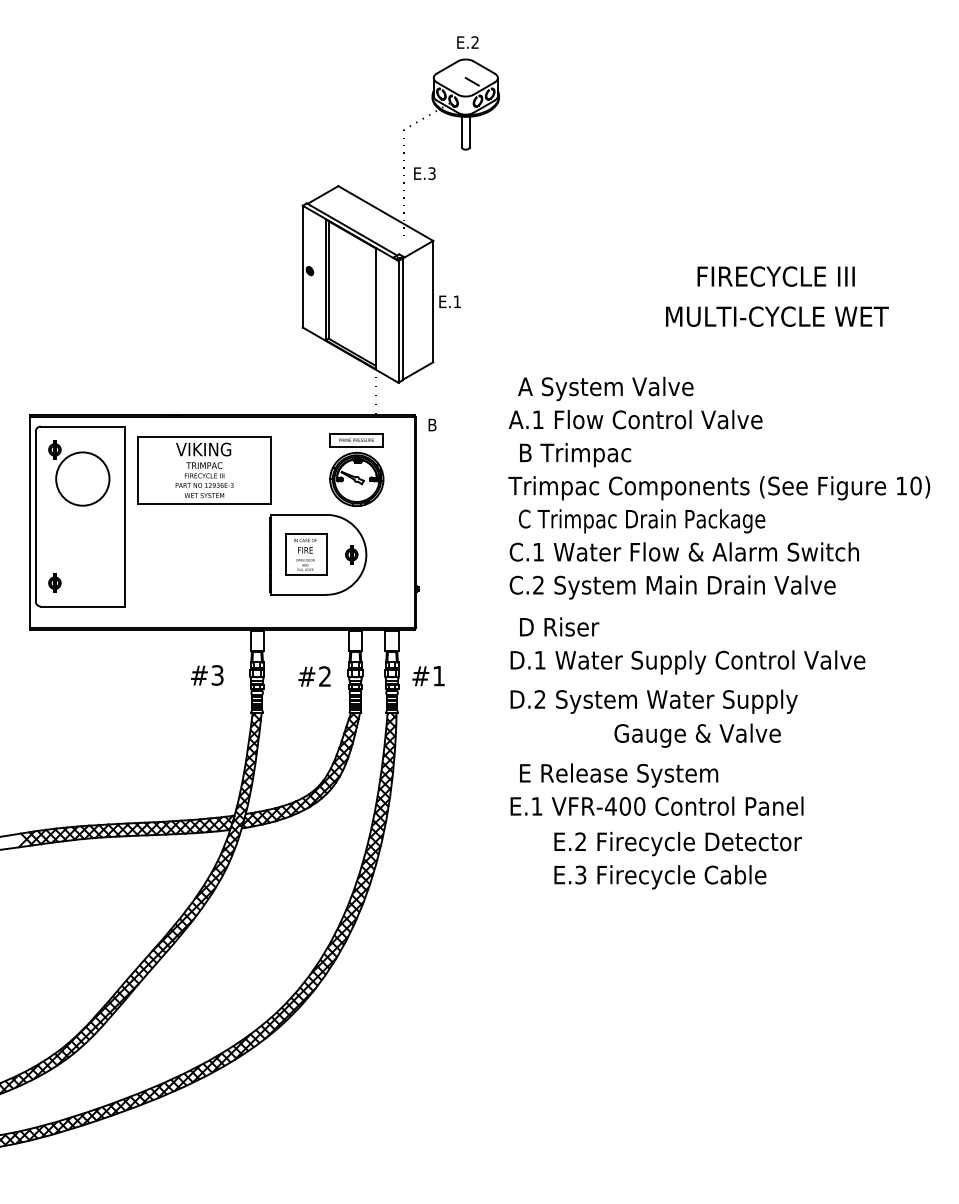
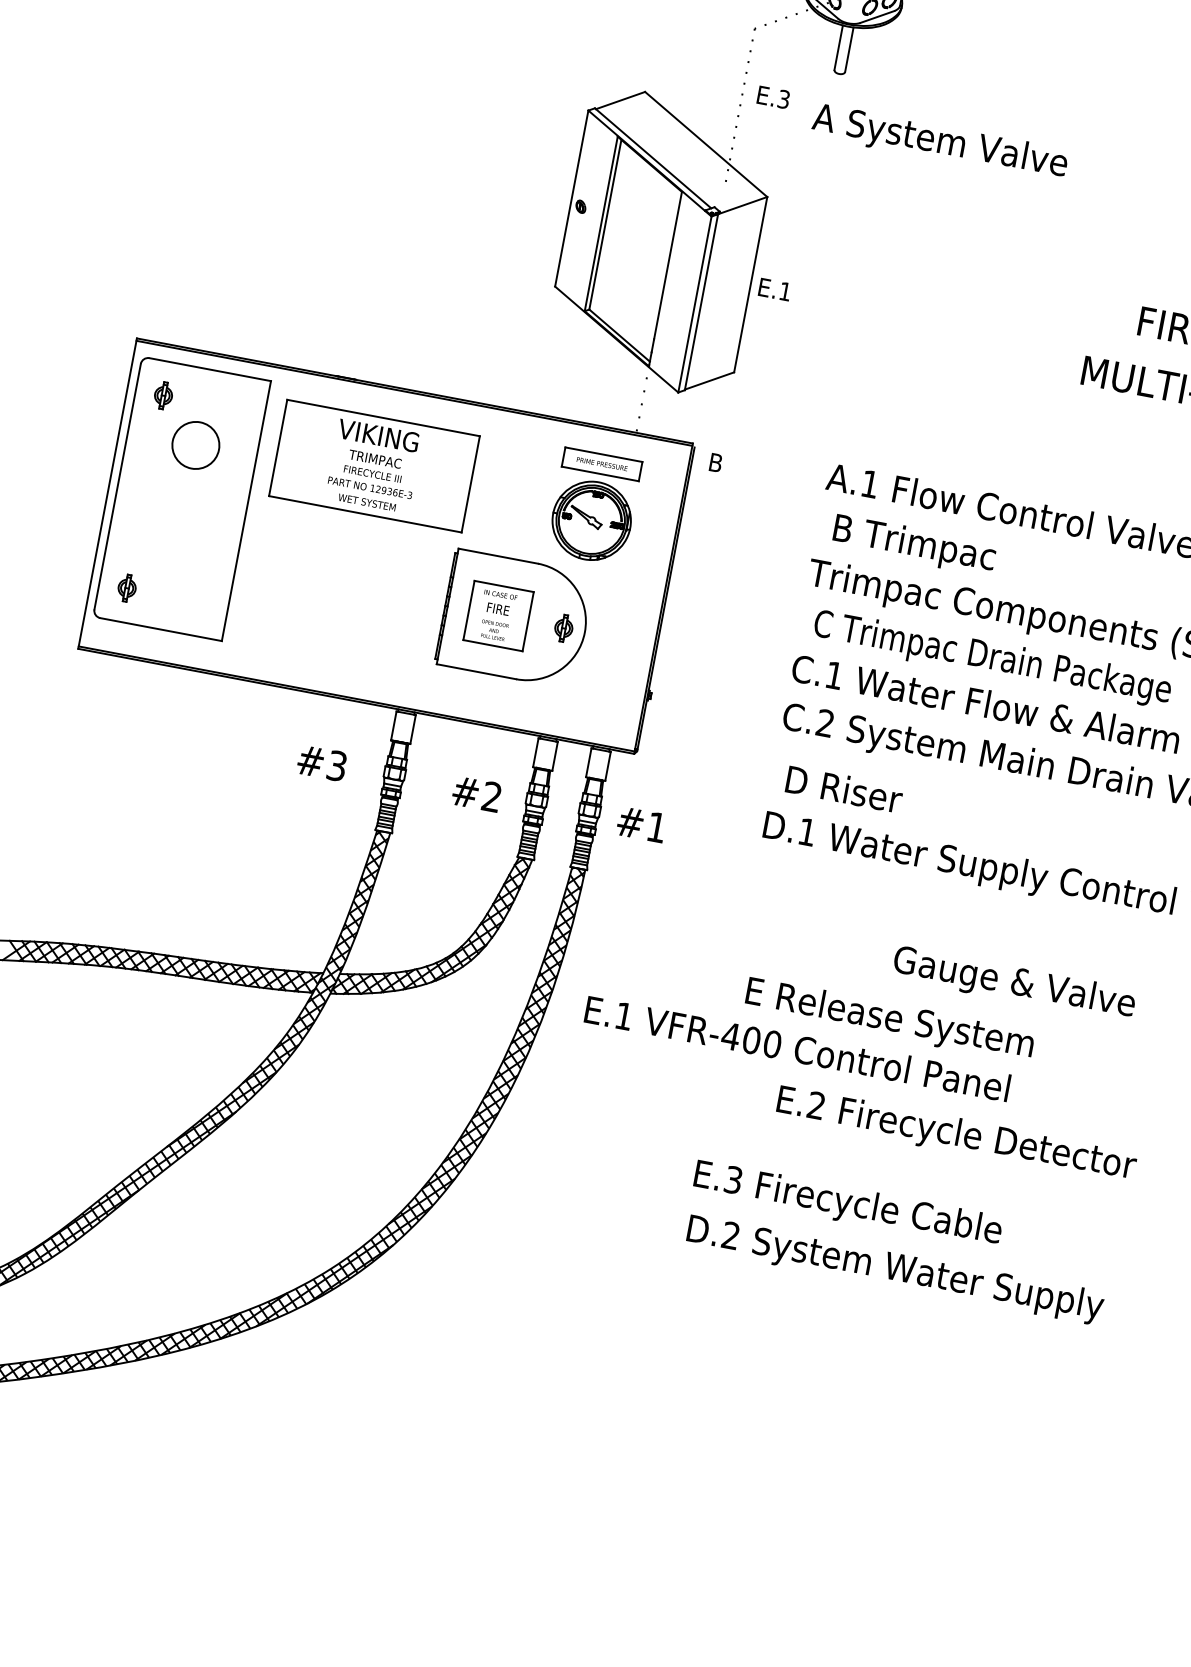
text: (605, 388) -> (939, 142), moved
circle: (82, 478) -> (195, 444), size x0.6
text: (653, 701) -> (894, 1269), moved
text: (656, 805) -> (797, 1047), moved
text: (660, 877) -> (848, 1205), moved

